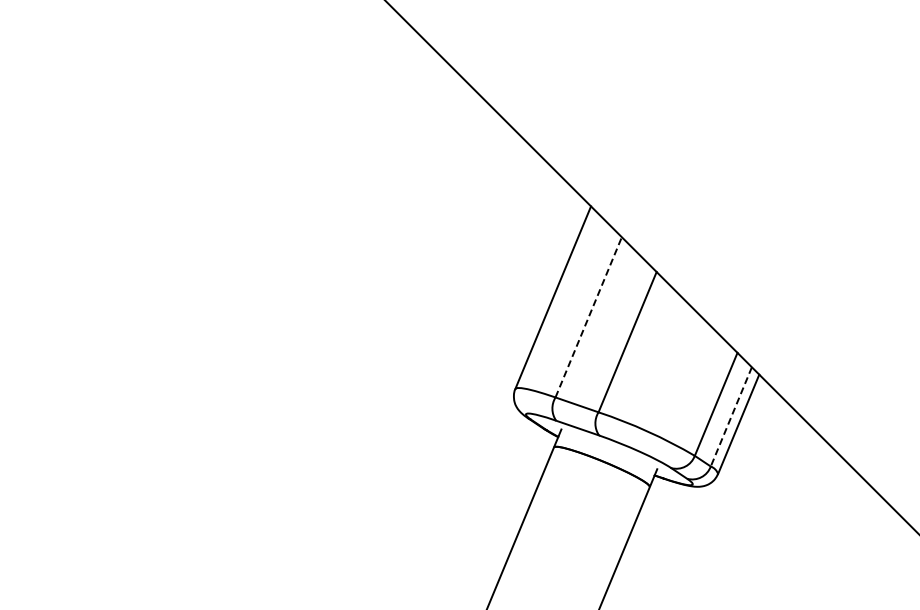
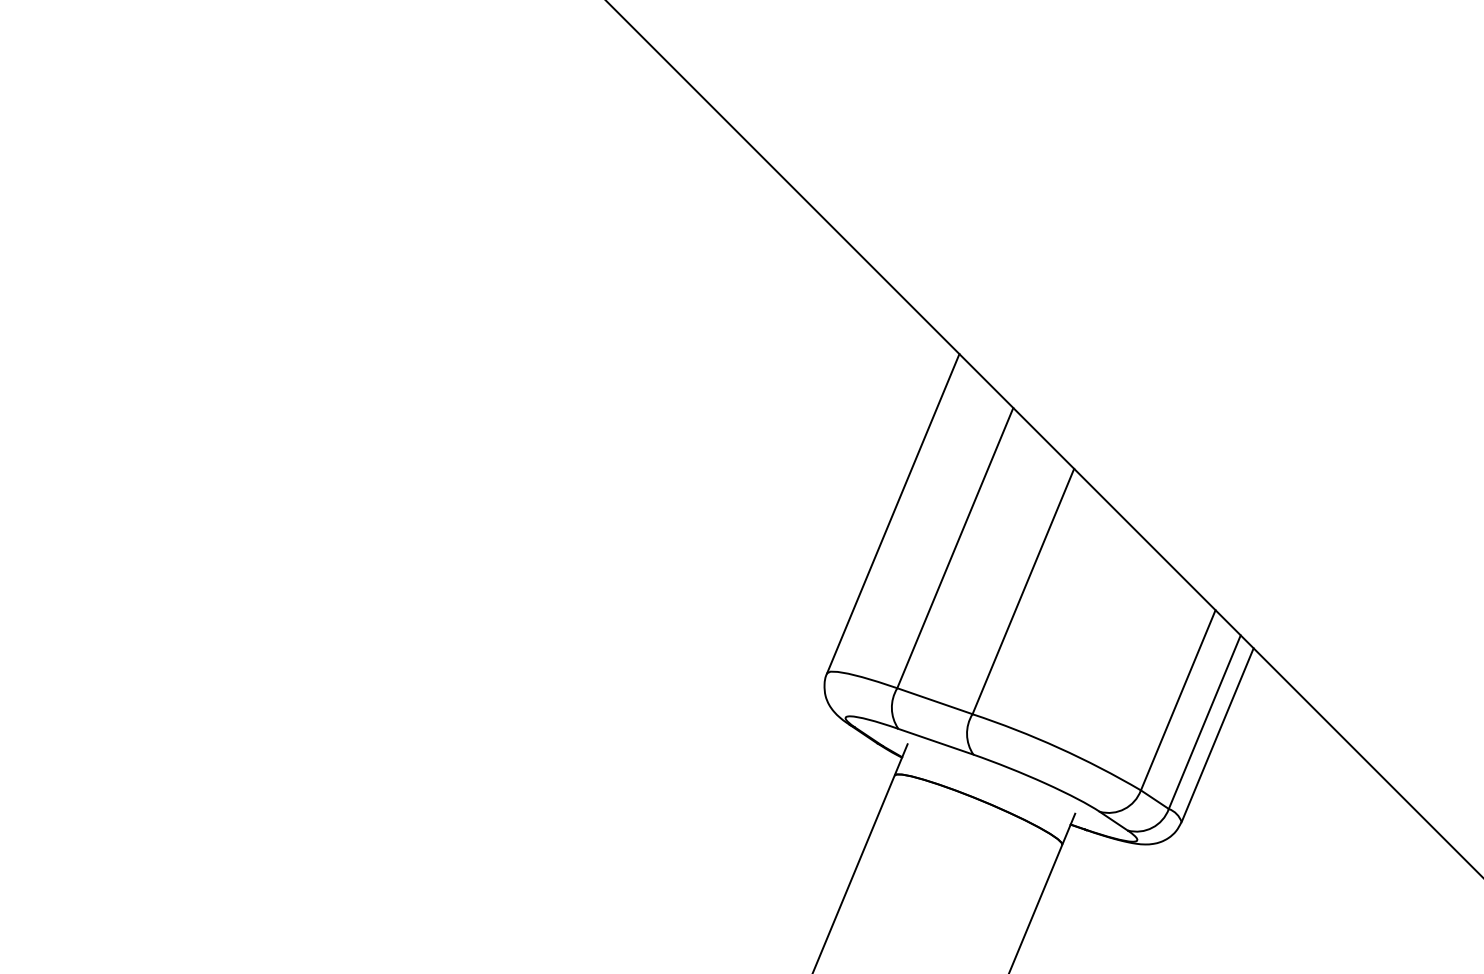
line: (588, 317) -> (954, 548), dashed -> solid
line: (731, 416) -> (1205, 721), dashed -> solid

